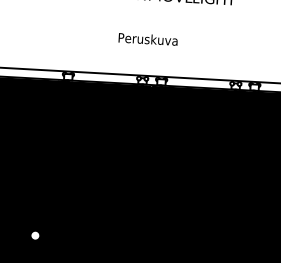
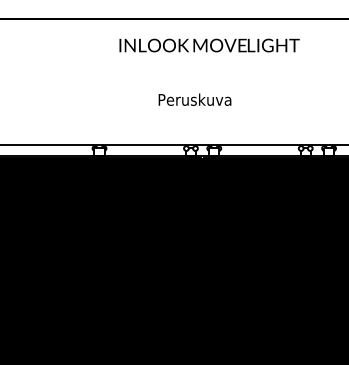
fill: (35, 235) -> (69, 348), added

